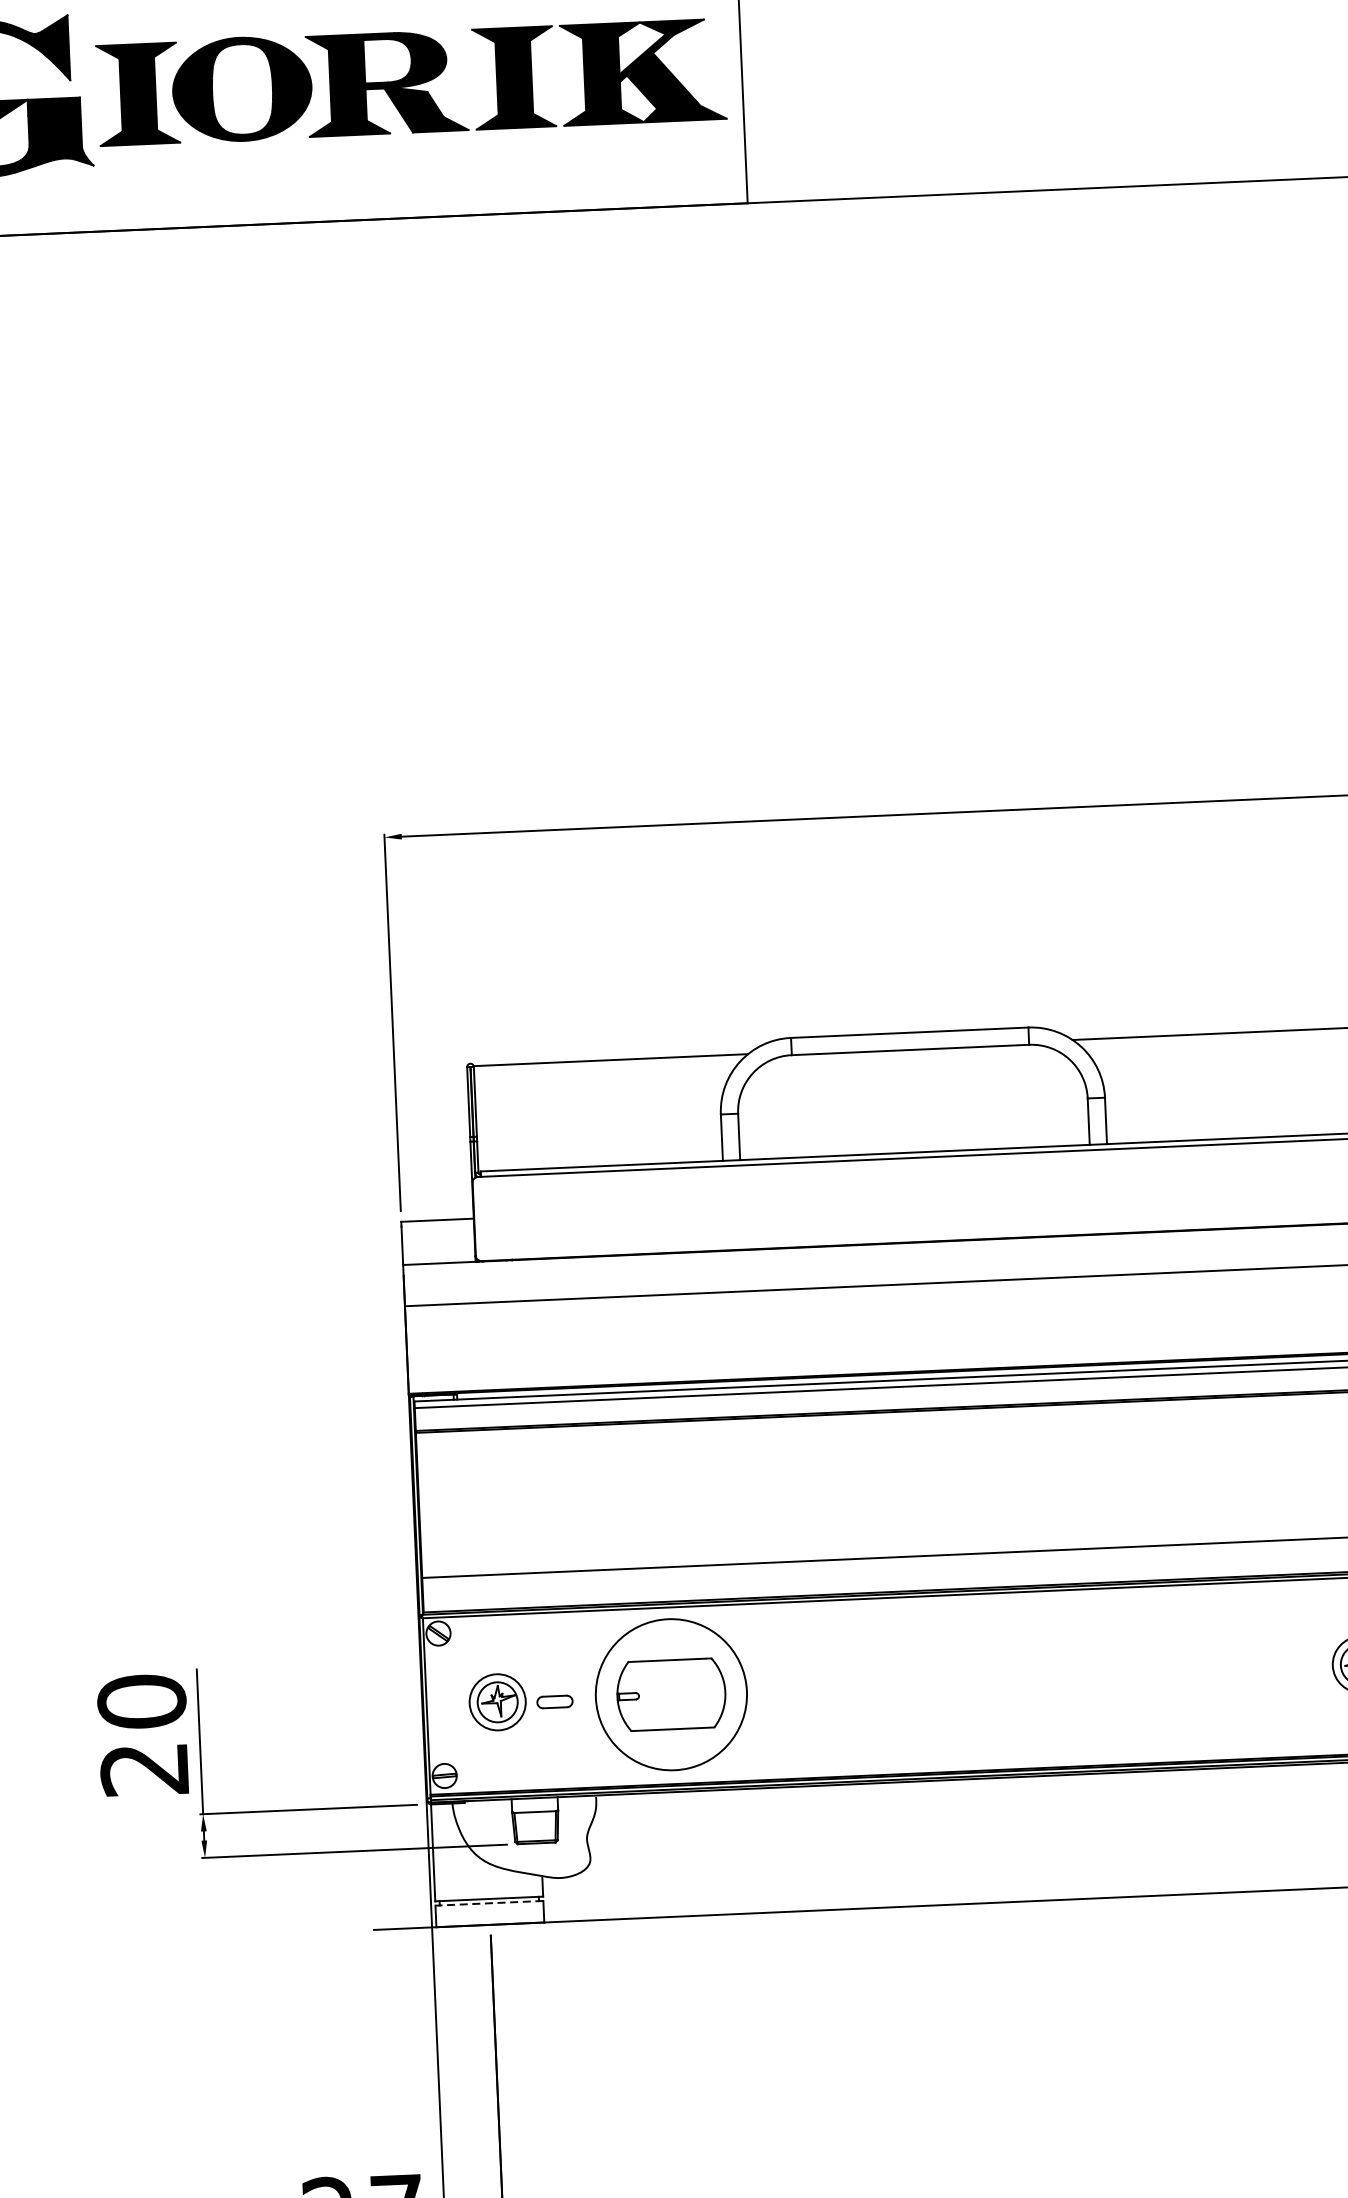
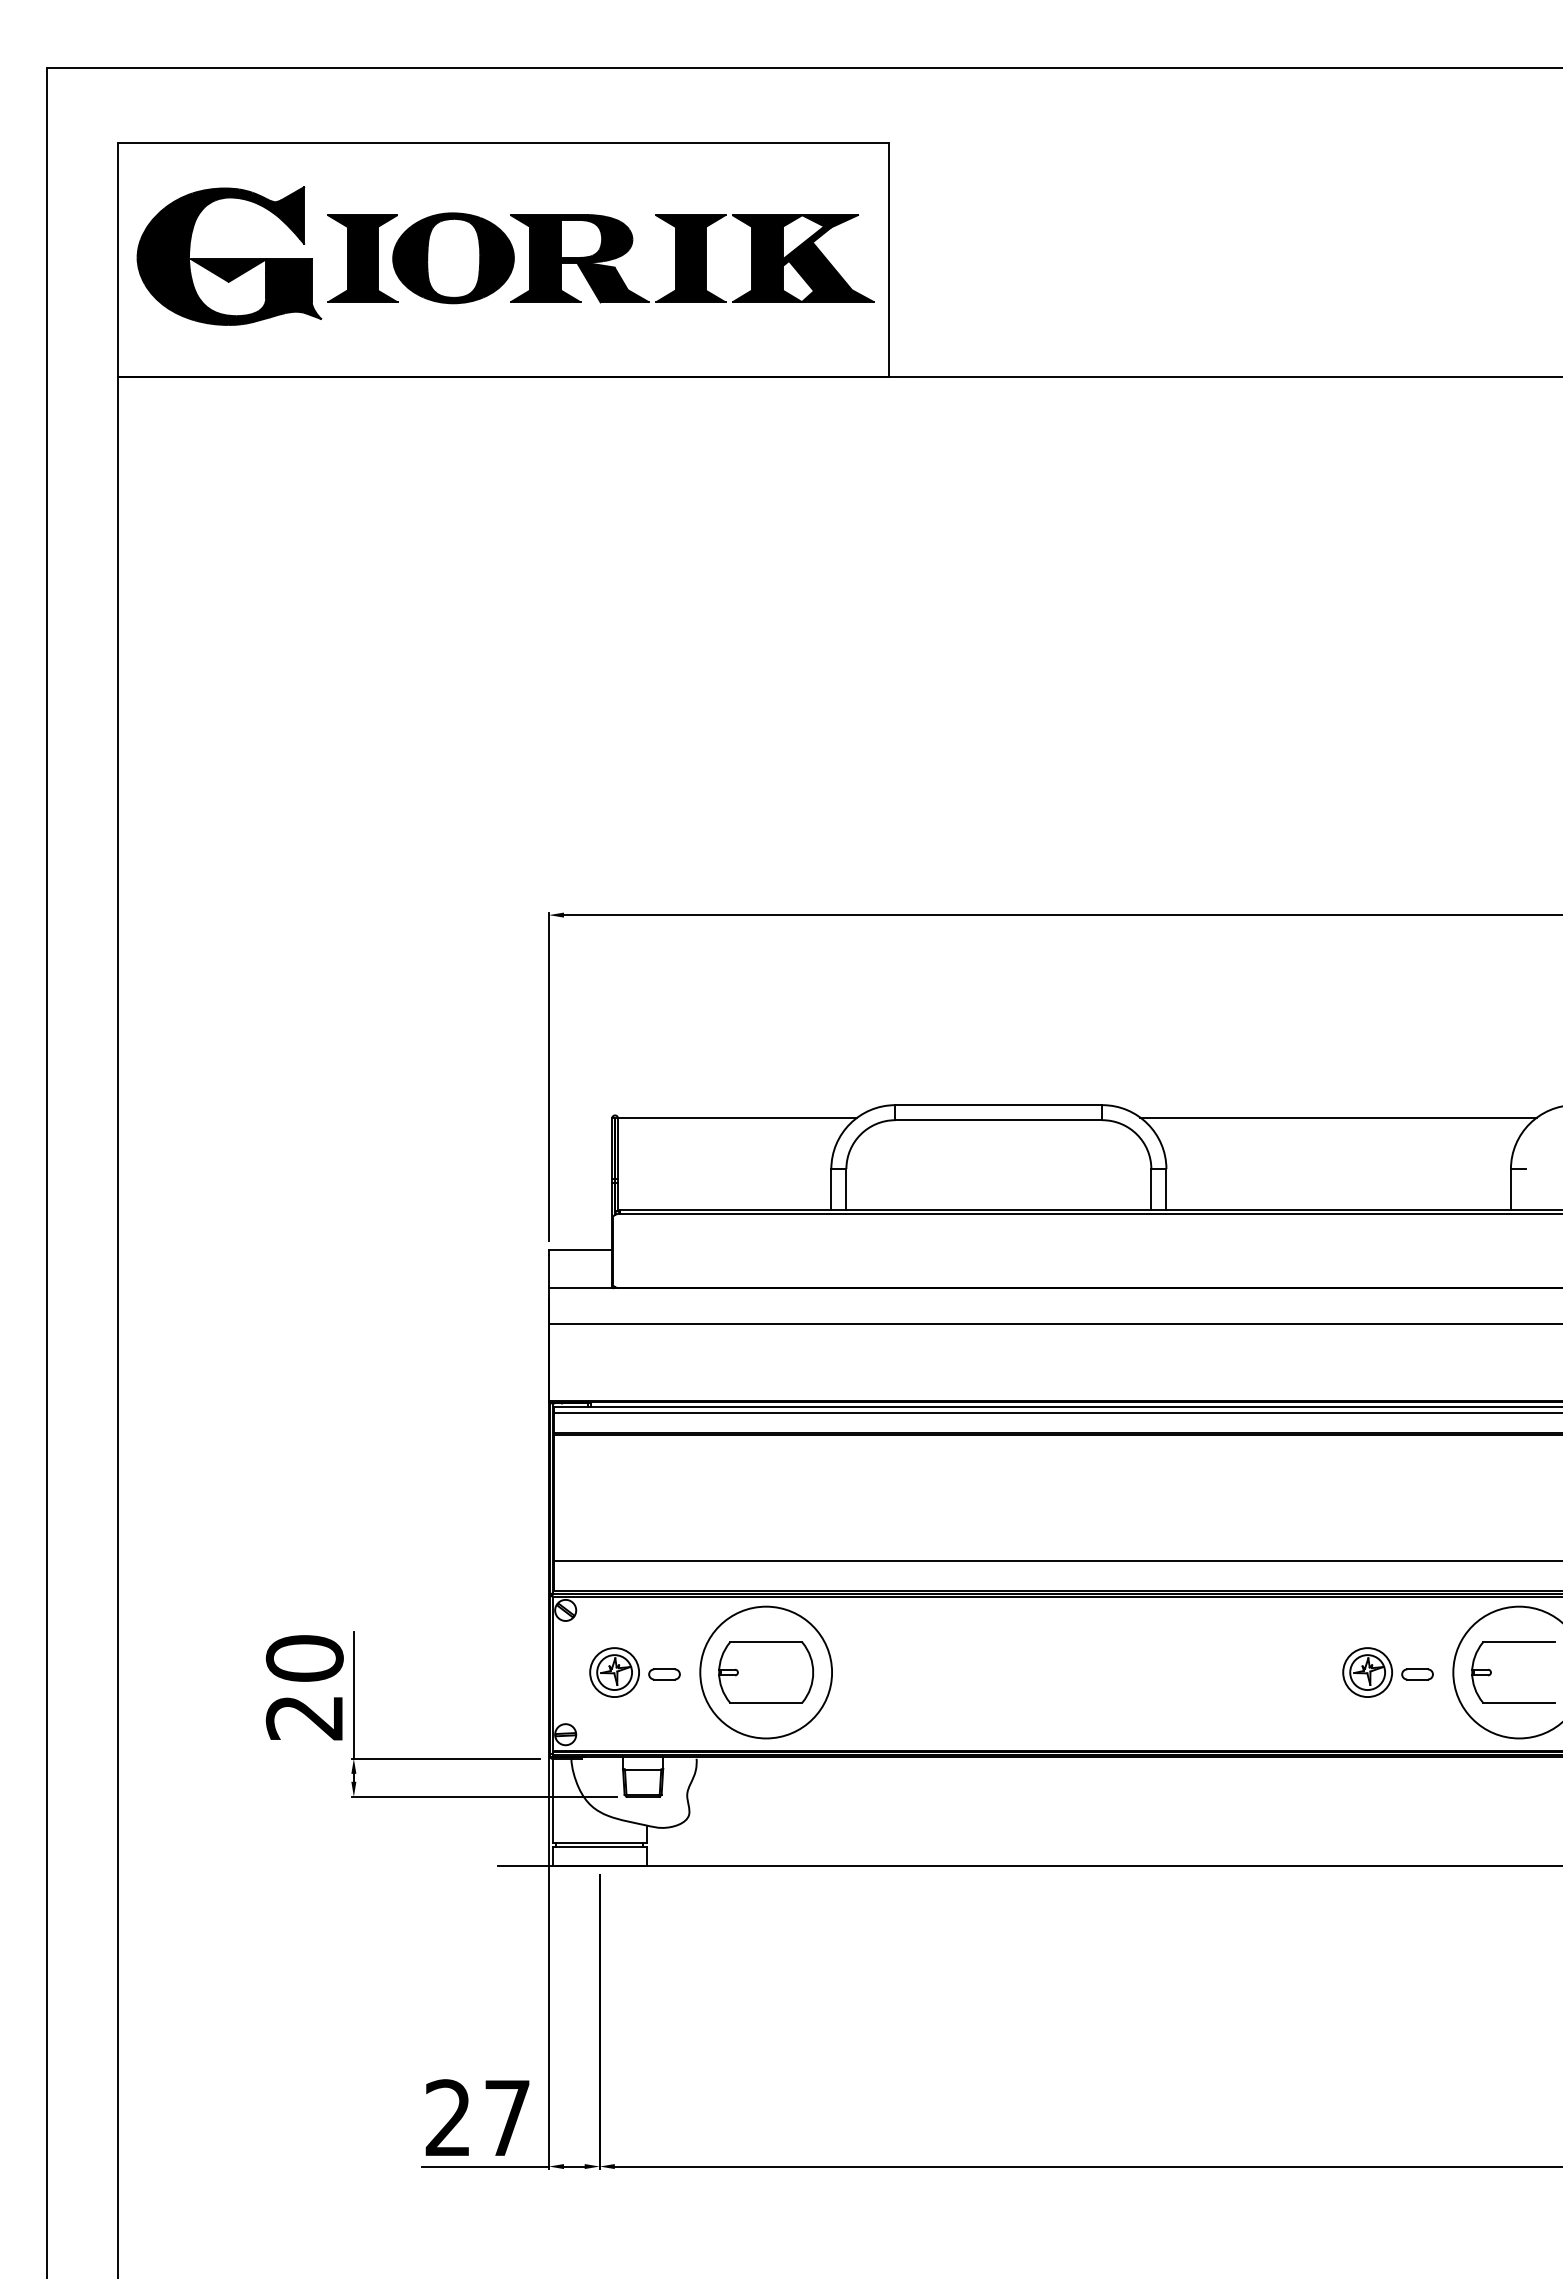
line: (489, 1903) -> (599, 1847), dashed -> solid

